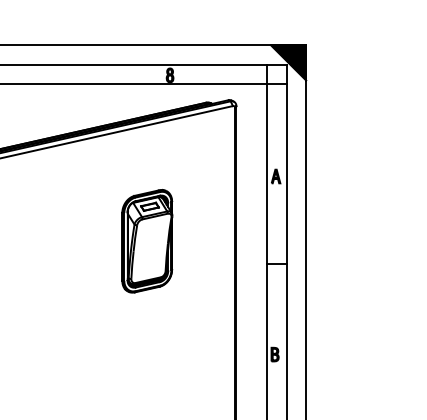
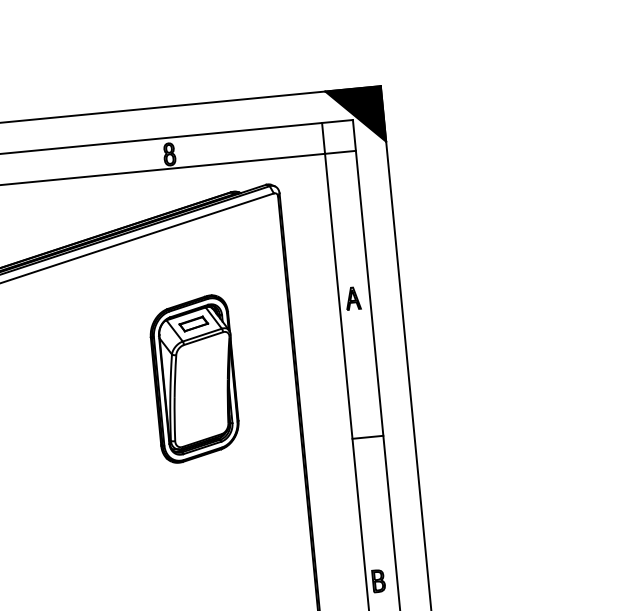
part: (147, 241) -> (195, 379), moved

